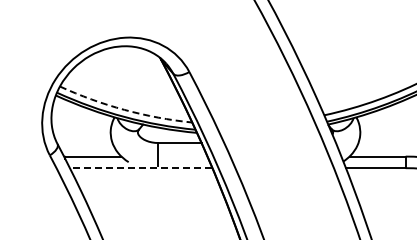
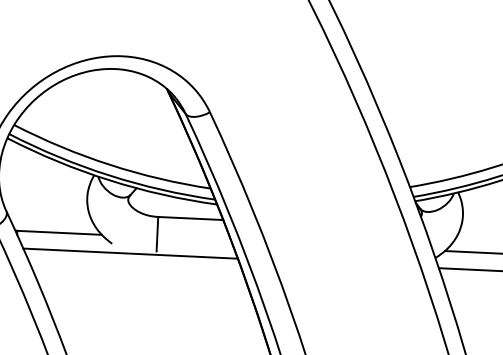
arc: (124, 109) -> (109, 164), dashed -> solid
line: (140, 168) -> (129, 254), dashed -> solid

